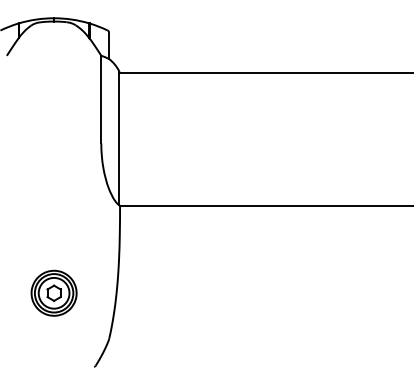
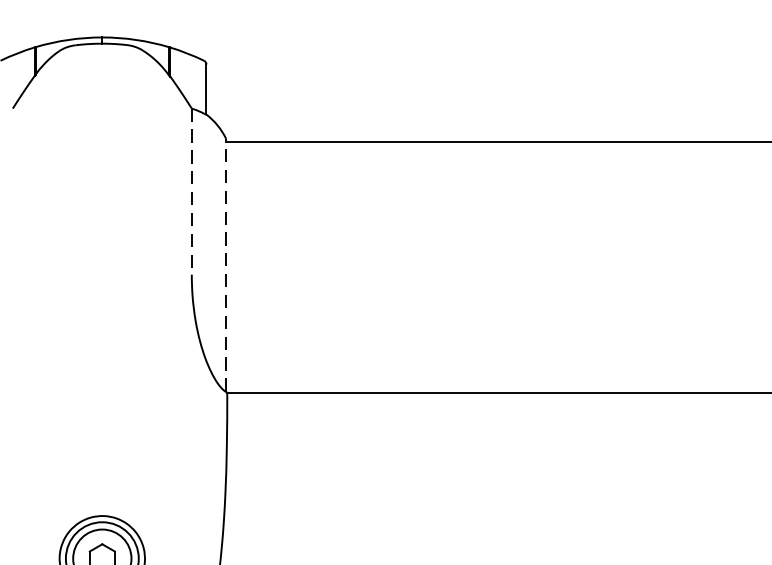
line: (101, 99) -> (192, 191), solid -> dashed
line: (119, 138) -> (226, 265), solid -> dashed

